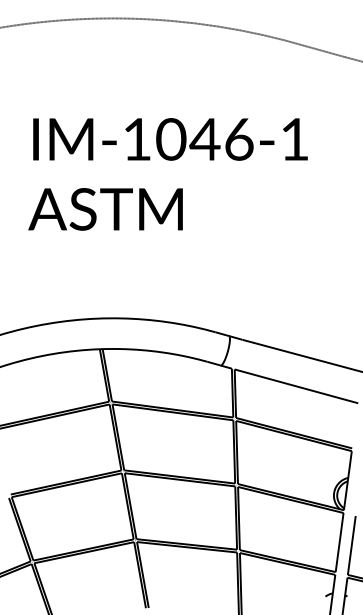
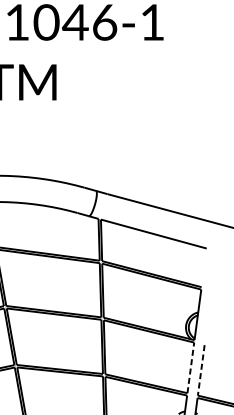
line: (339, 542) -> (190, 367), solid -> dashed
line: (351, 545) -> (201, 370), solid -> dashed

